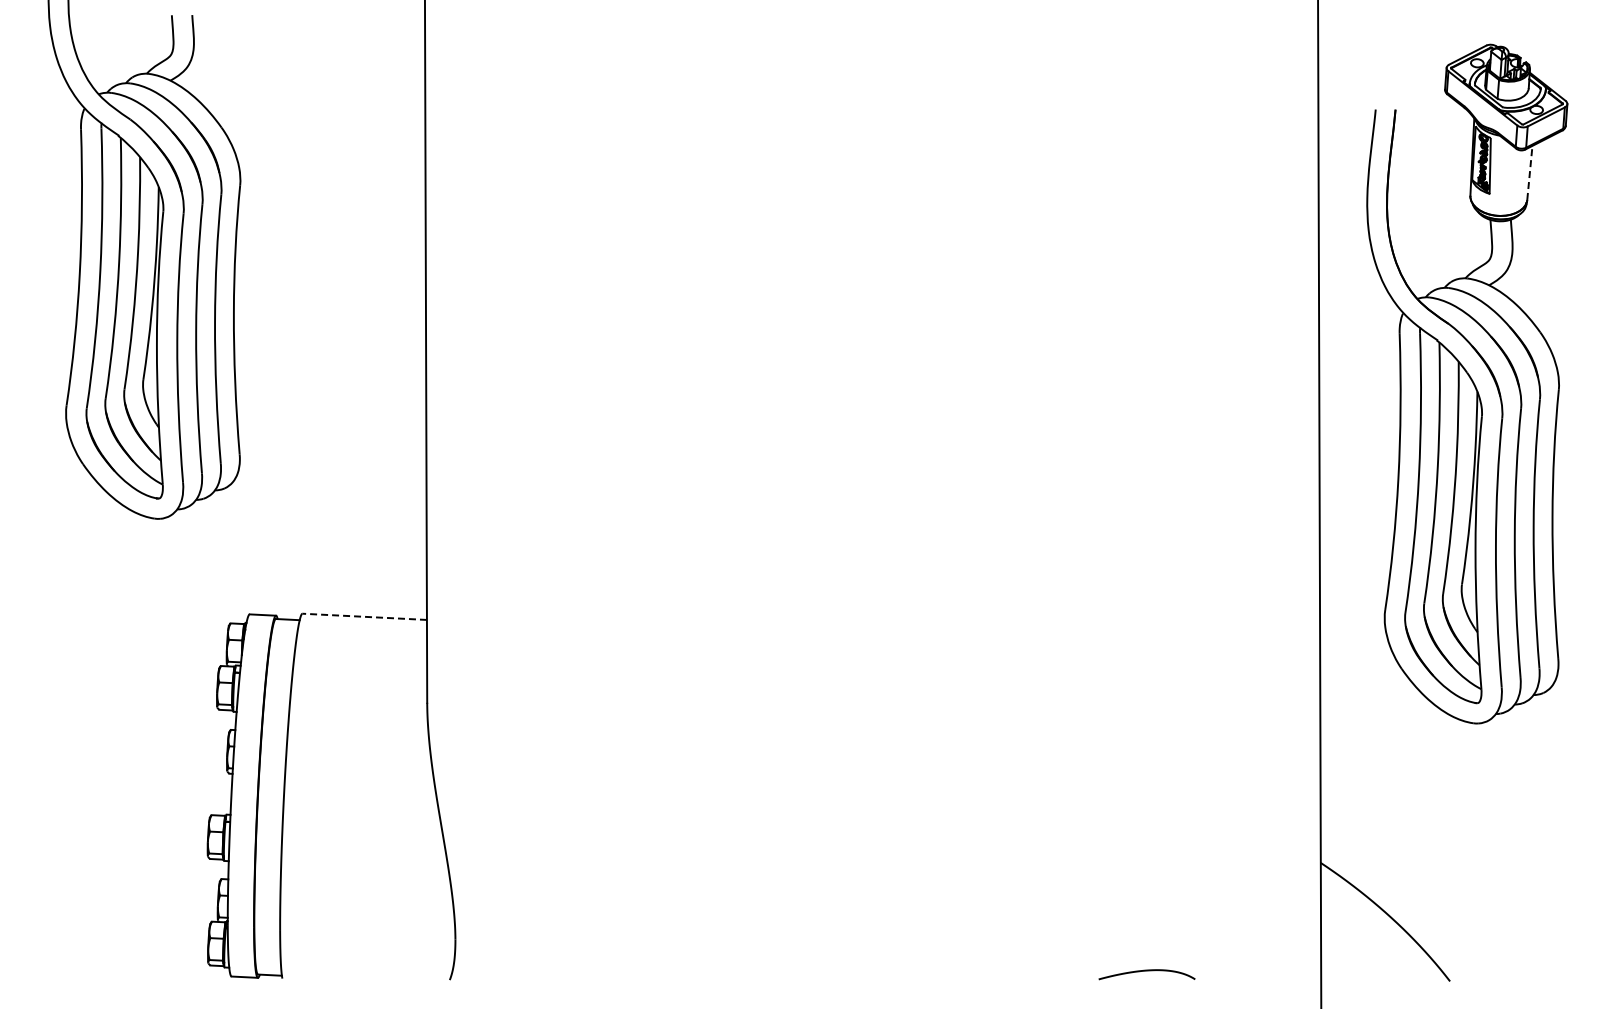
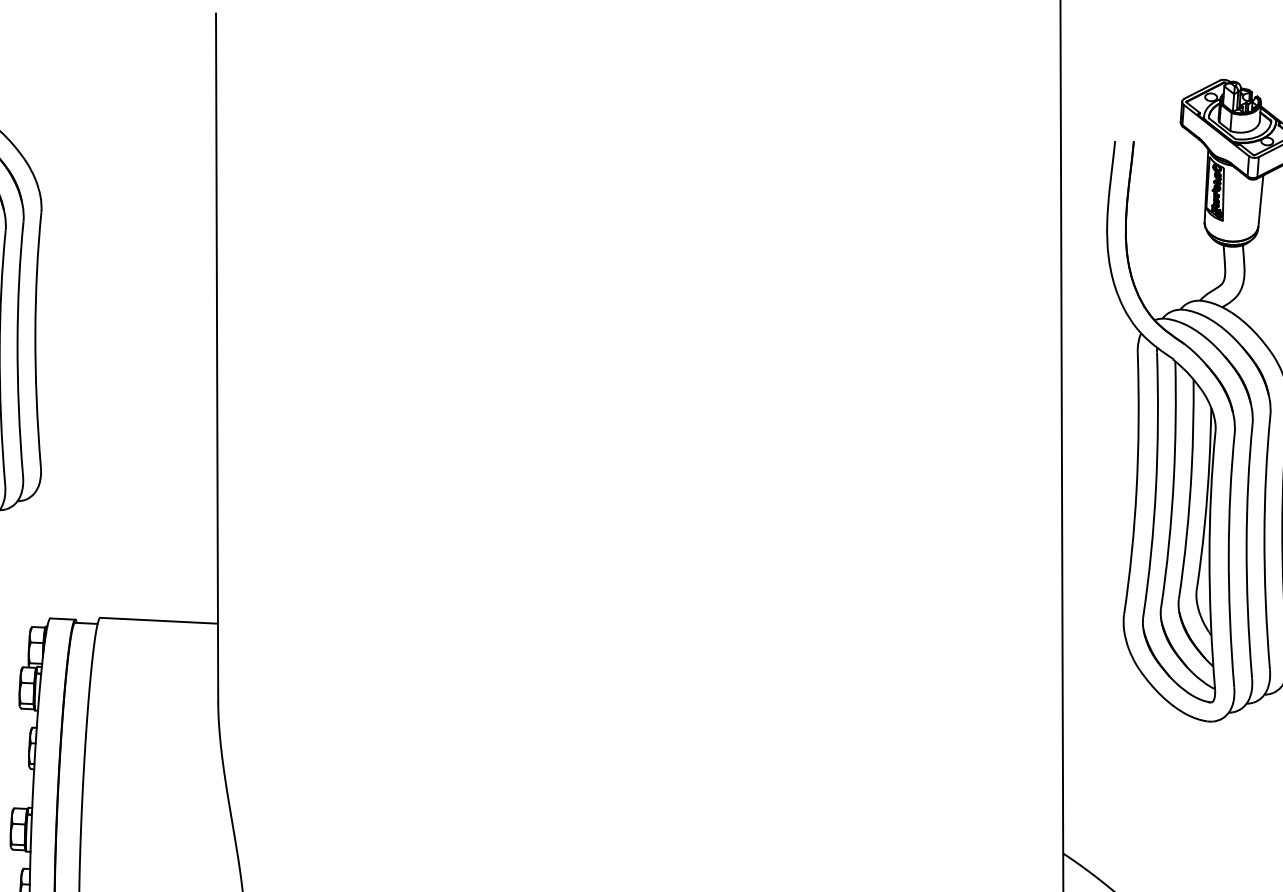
line: (1529, 172) -> (1260, 200), dashed -> solid
line: (364, 616) -> (158, 620), dashed -> solid

